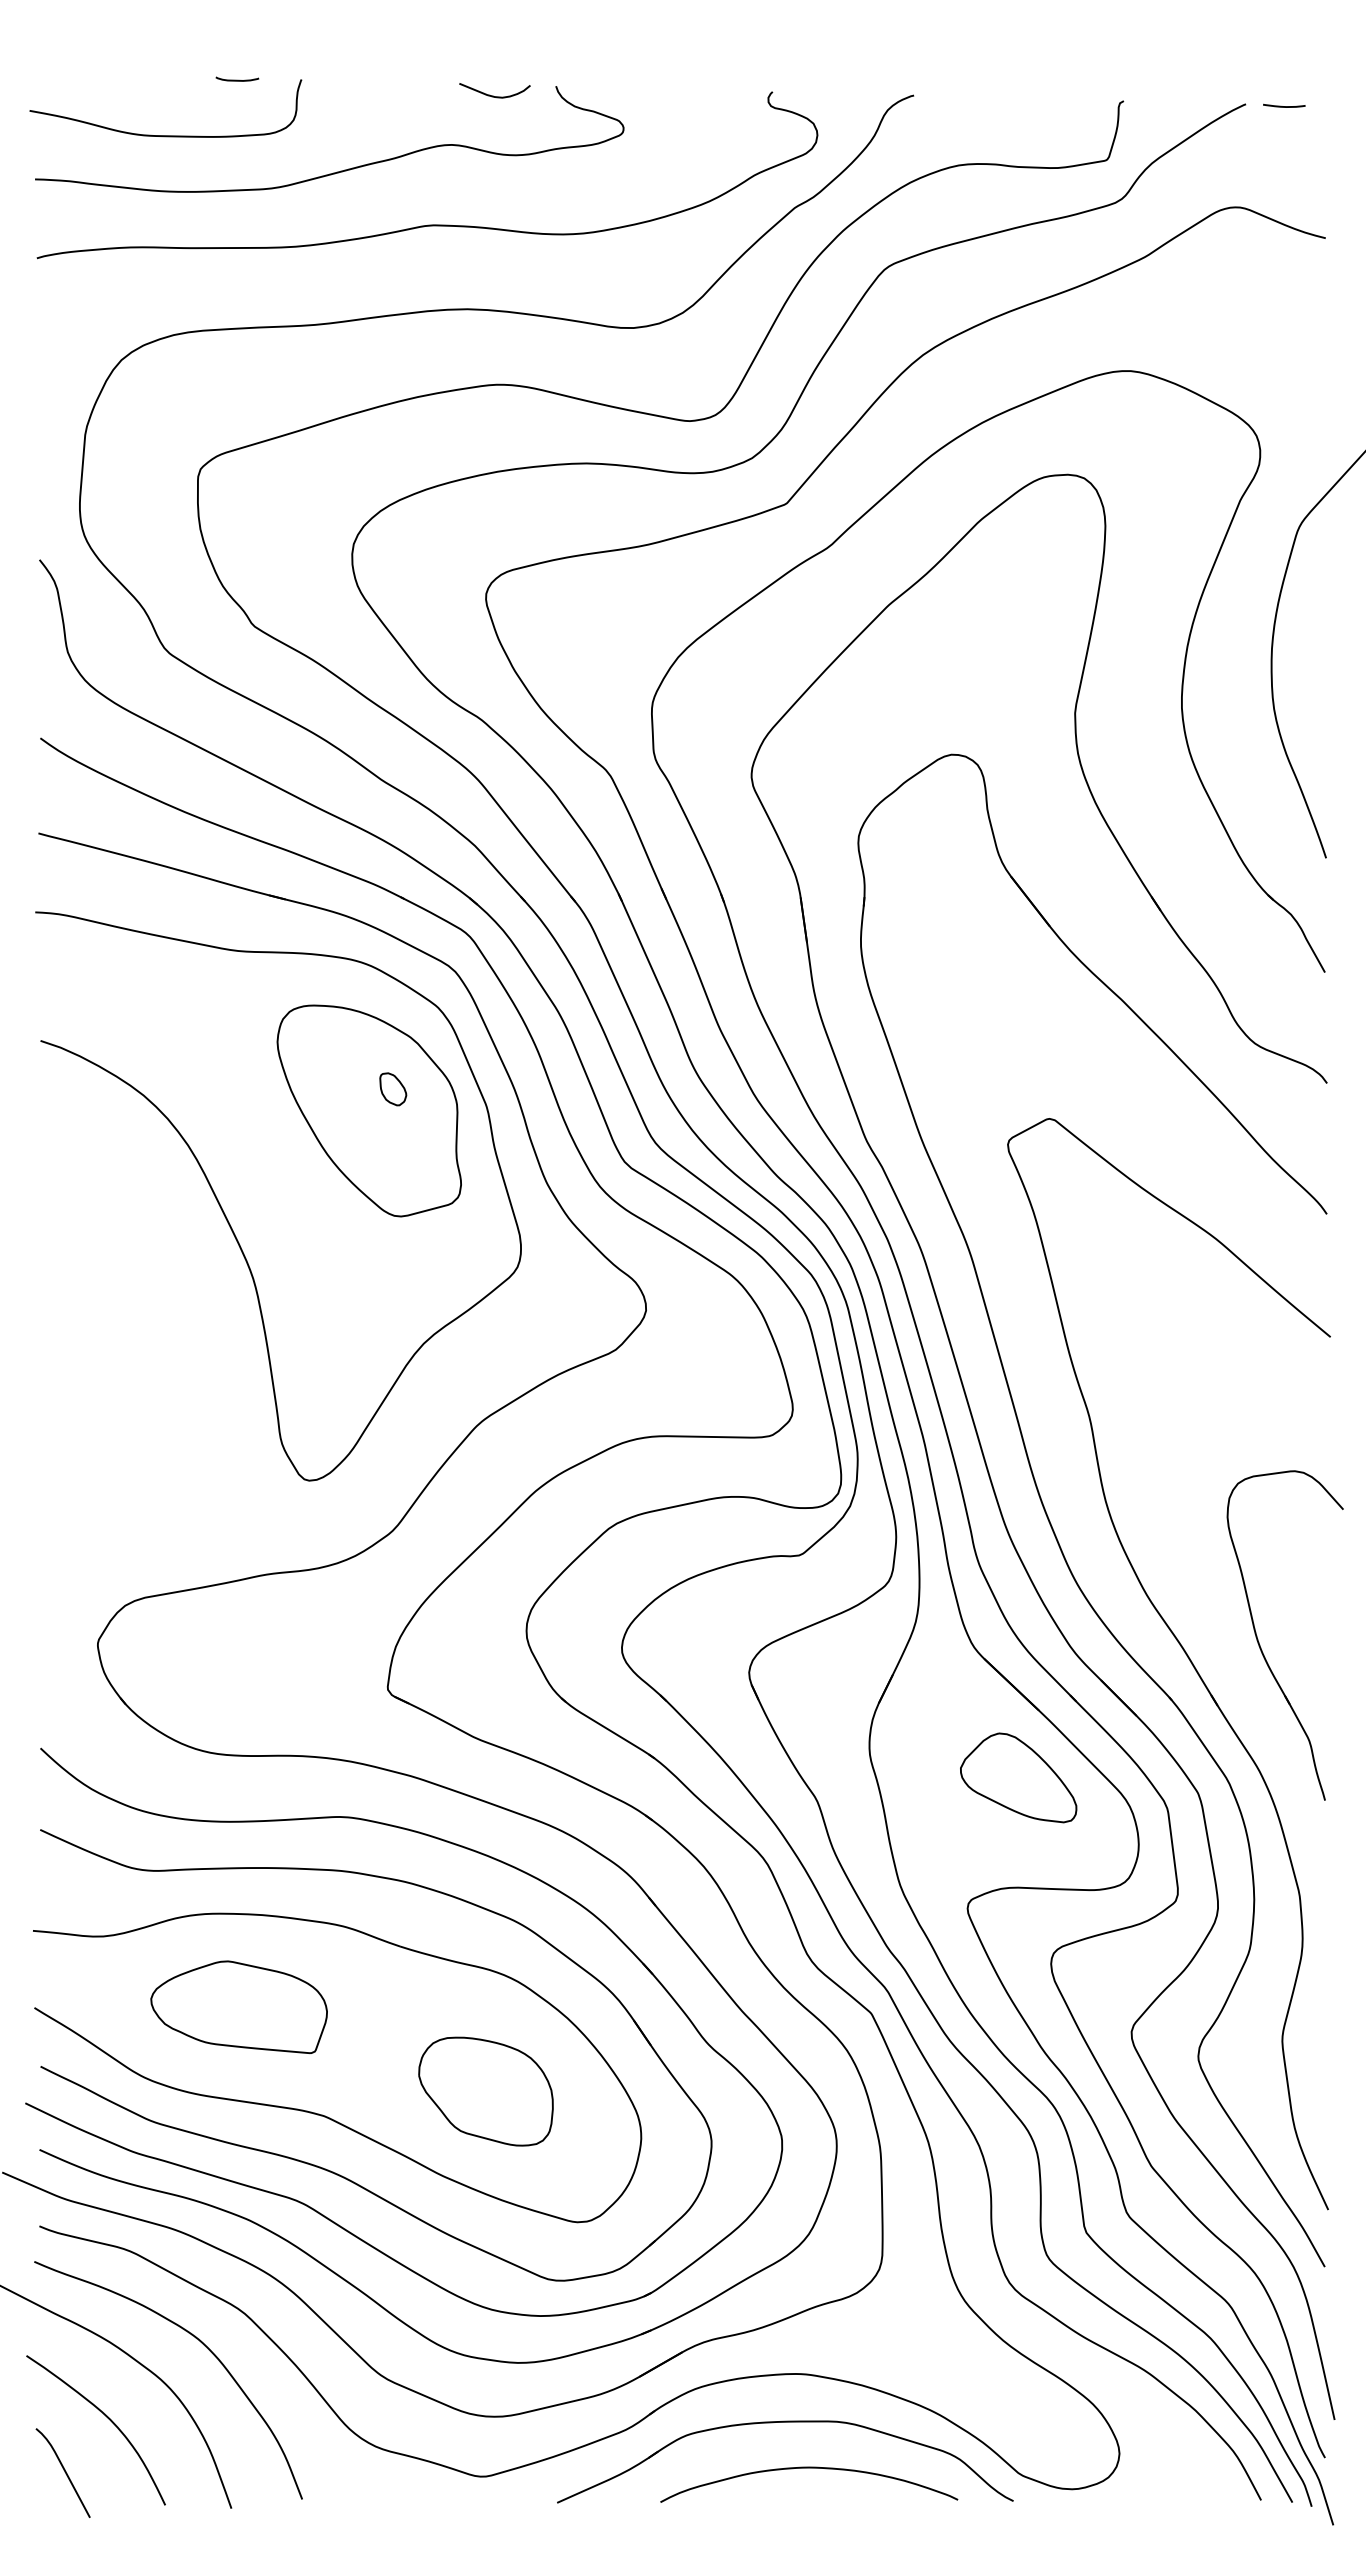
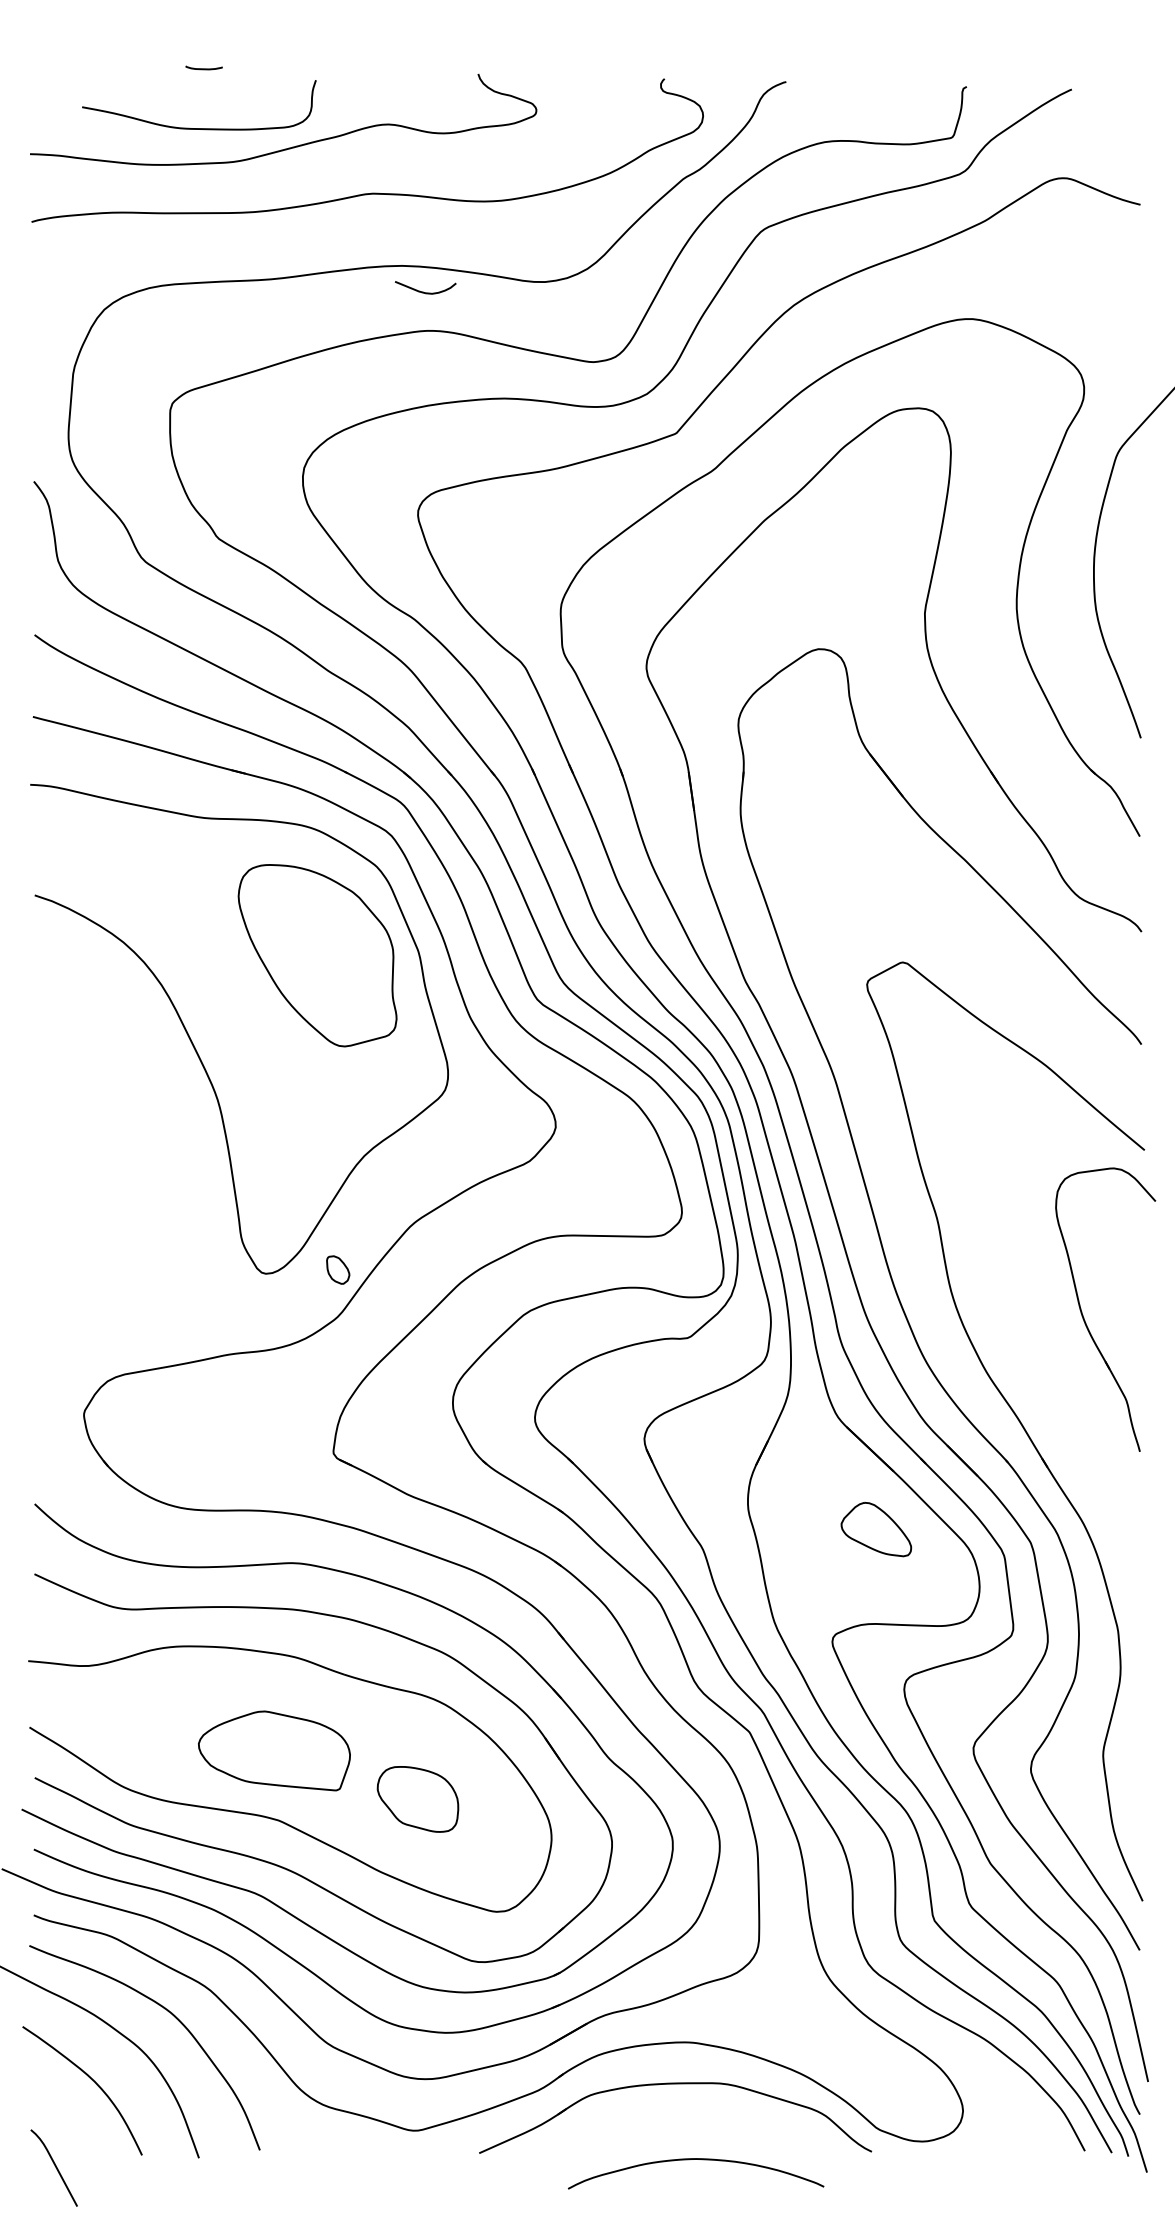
curve: (493, 95) -> (424, 291), moved
curve: (1284, 106) -> (1105, 91), removed
curve: (165, 135) -> (199, 128), moved
part: (393, 1089) -> (338, 1270), moved
part: (1261, 1647) -> (1085, 1320), moved
part: (1018, 1777) -> (876, 1529), size x0.7
part: (238, 2006) -> (273, 1750), moved
part: (485, 2091) -> (417, 1799), size x0.7
curve: (809, 2468) -> (696, 2159), moved
curve: (64, 2472) -> (55, 2167), moved

